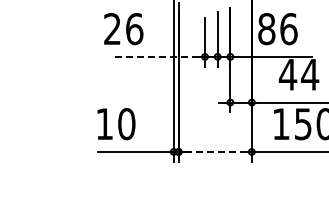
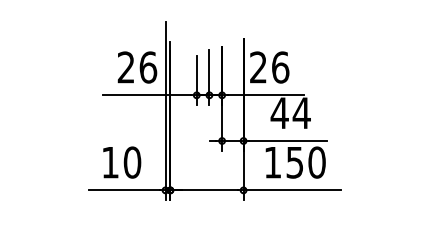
text: (123, 29) -> (137, 67), moved
text: (266, 29) -> (258, 67), 86 -> 26
line: (155, 57) -> (147, 95), dashed -> solid
text: (116, 124) -> (122, 162), moved
line: (215, 152) -> (207, 190), dashed -> solid

